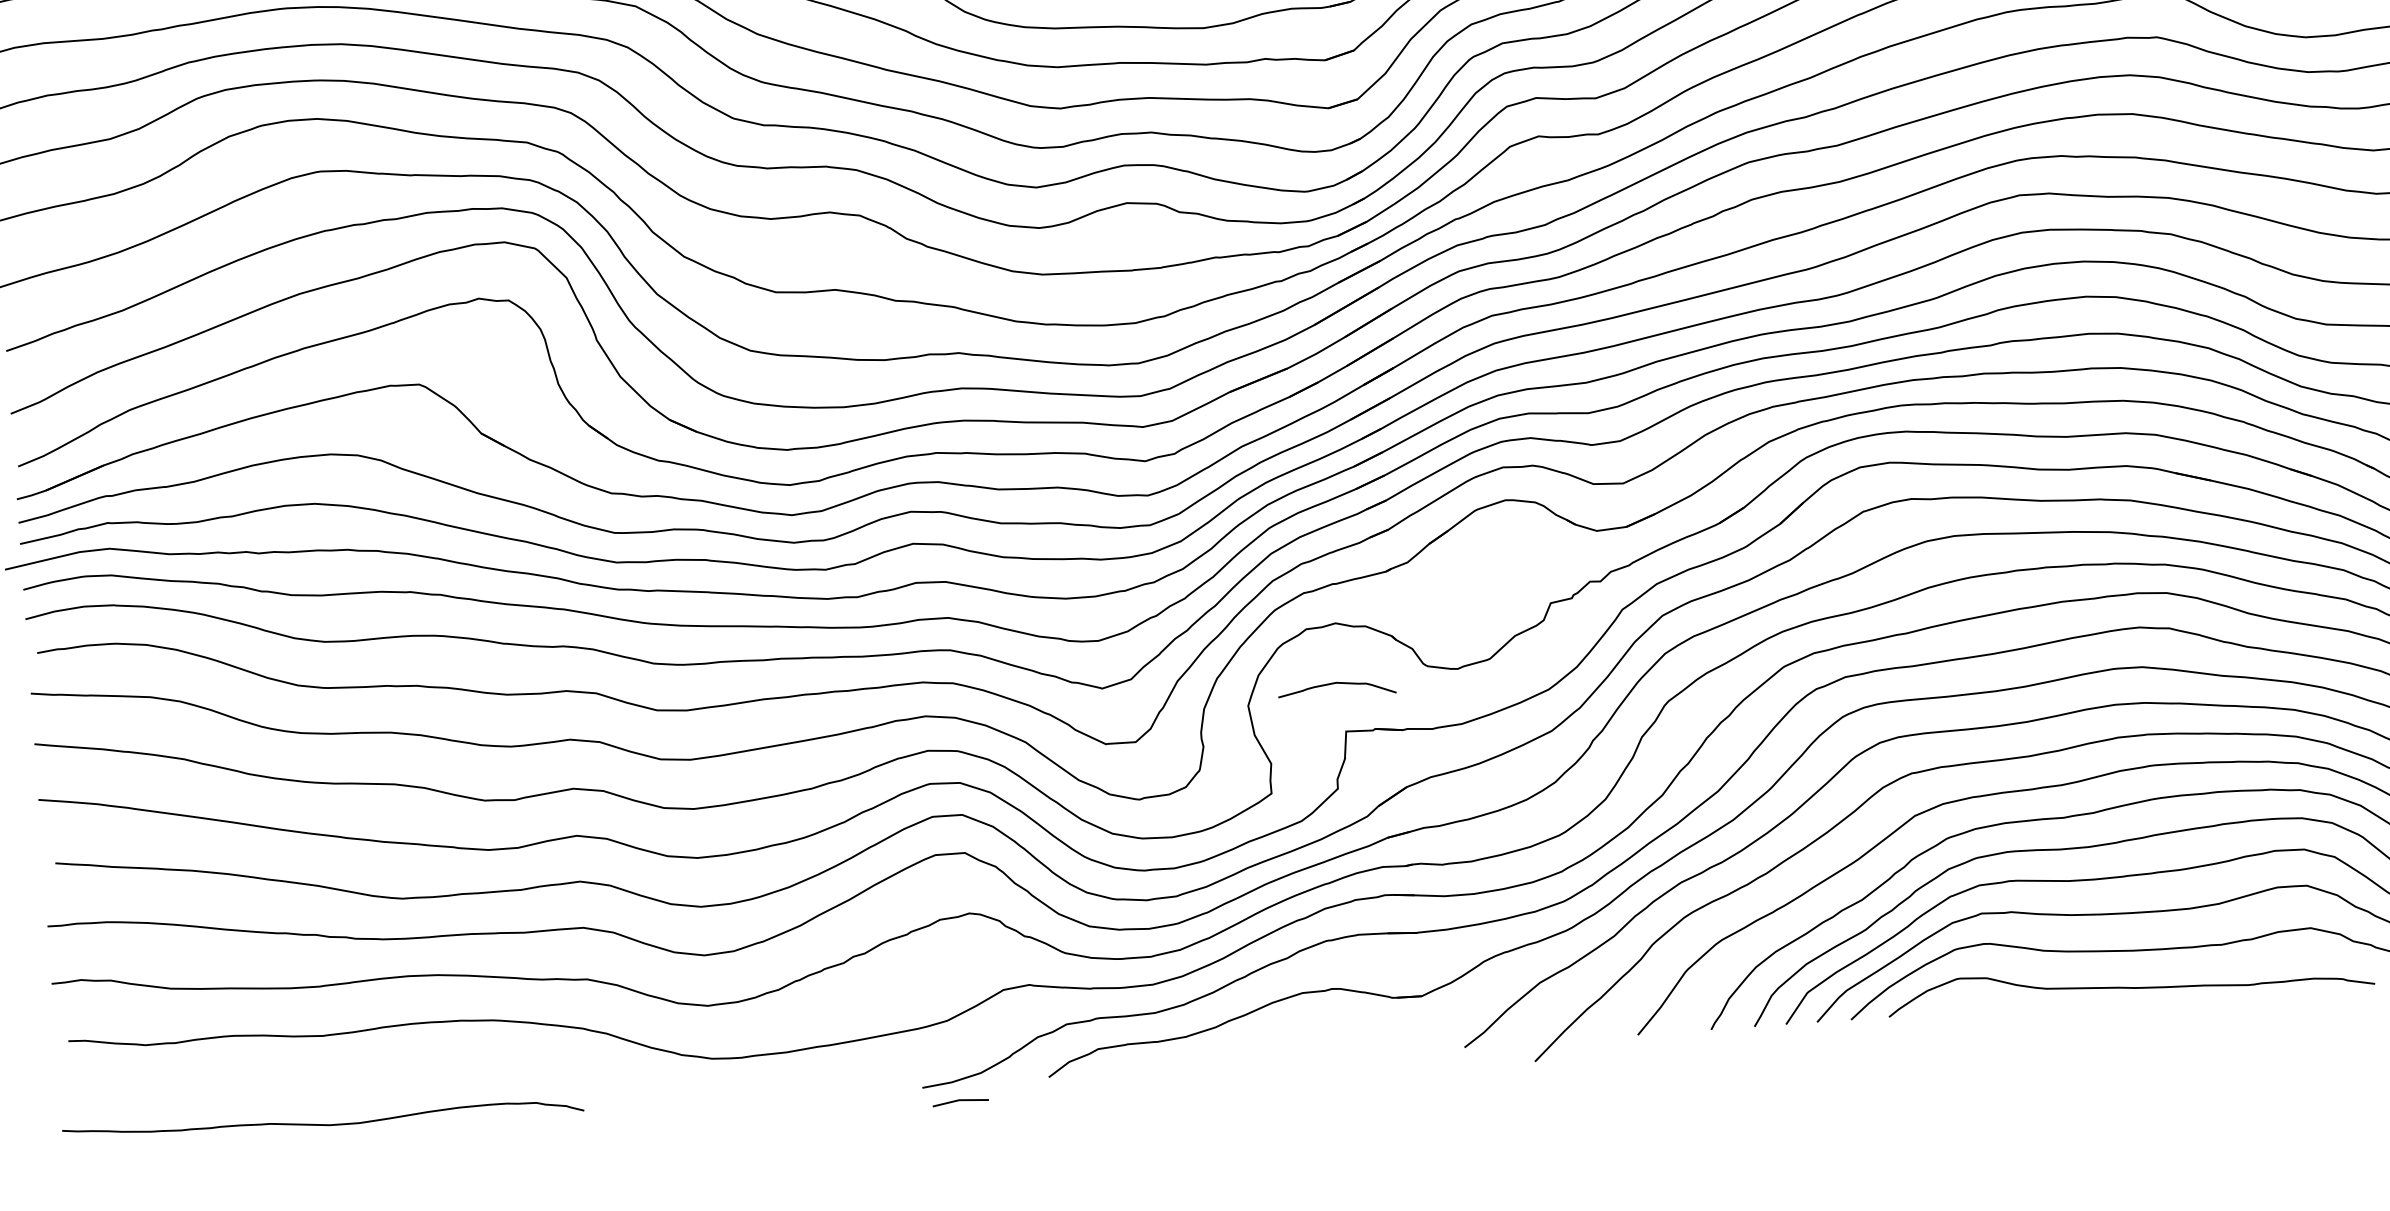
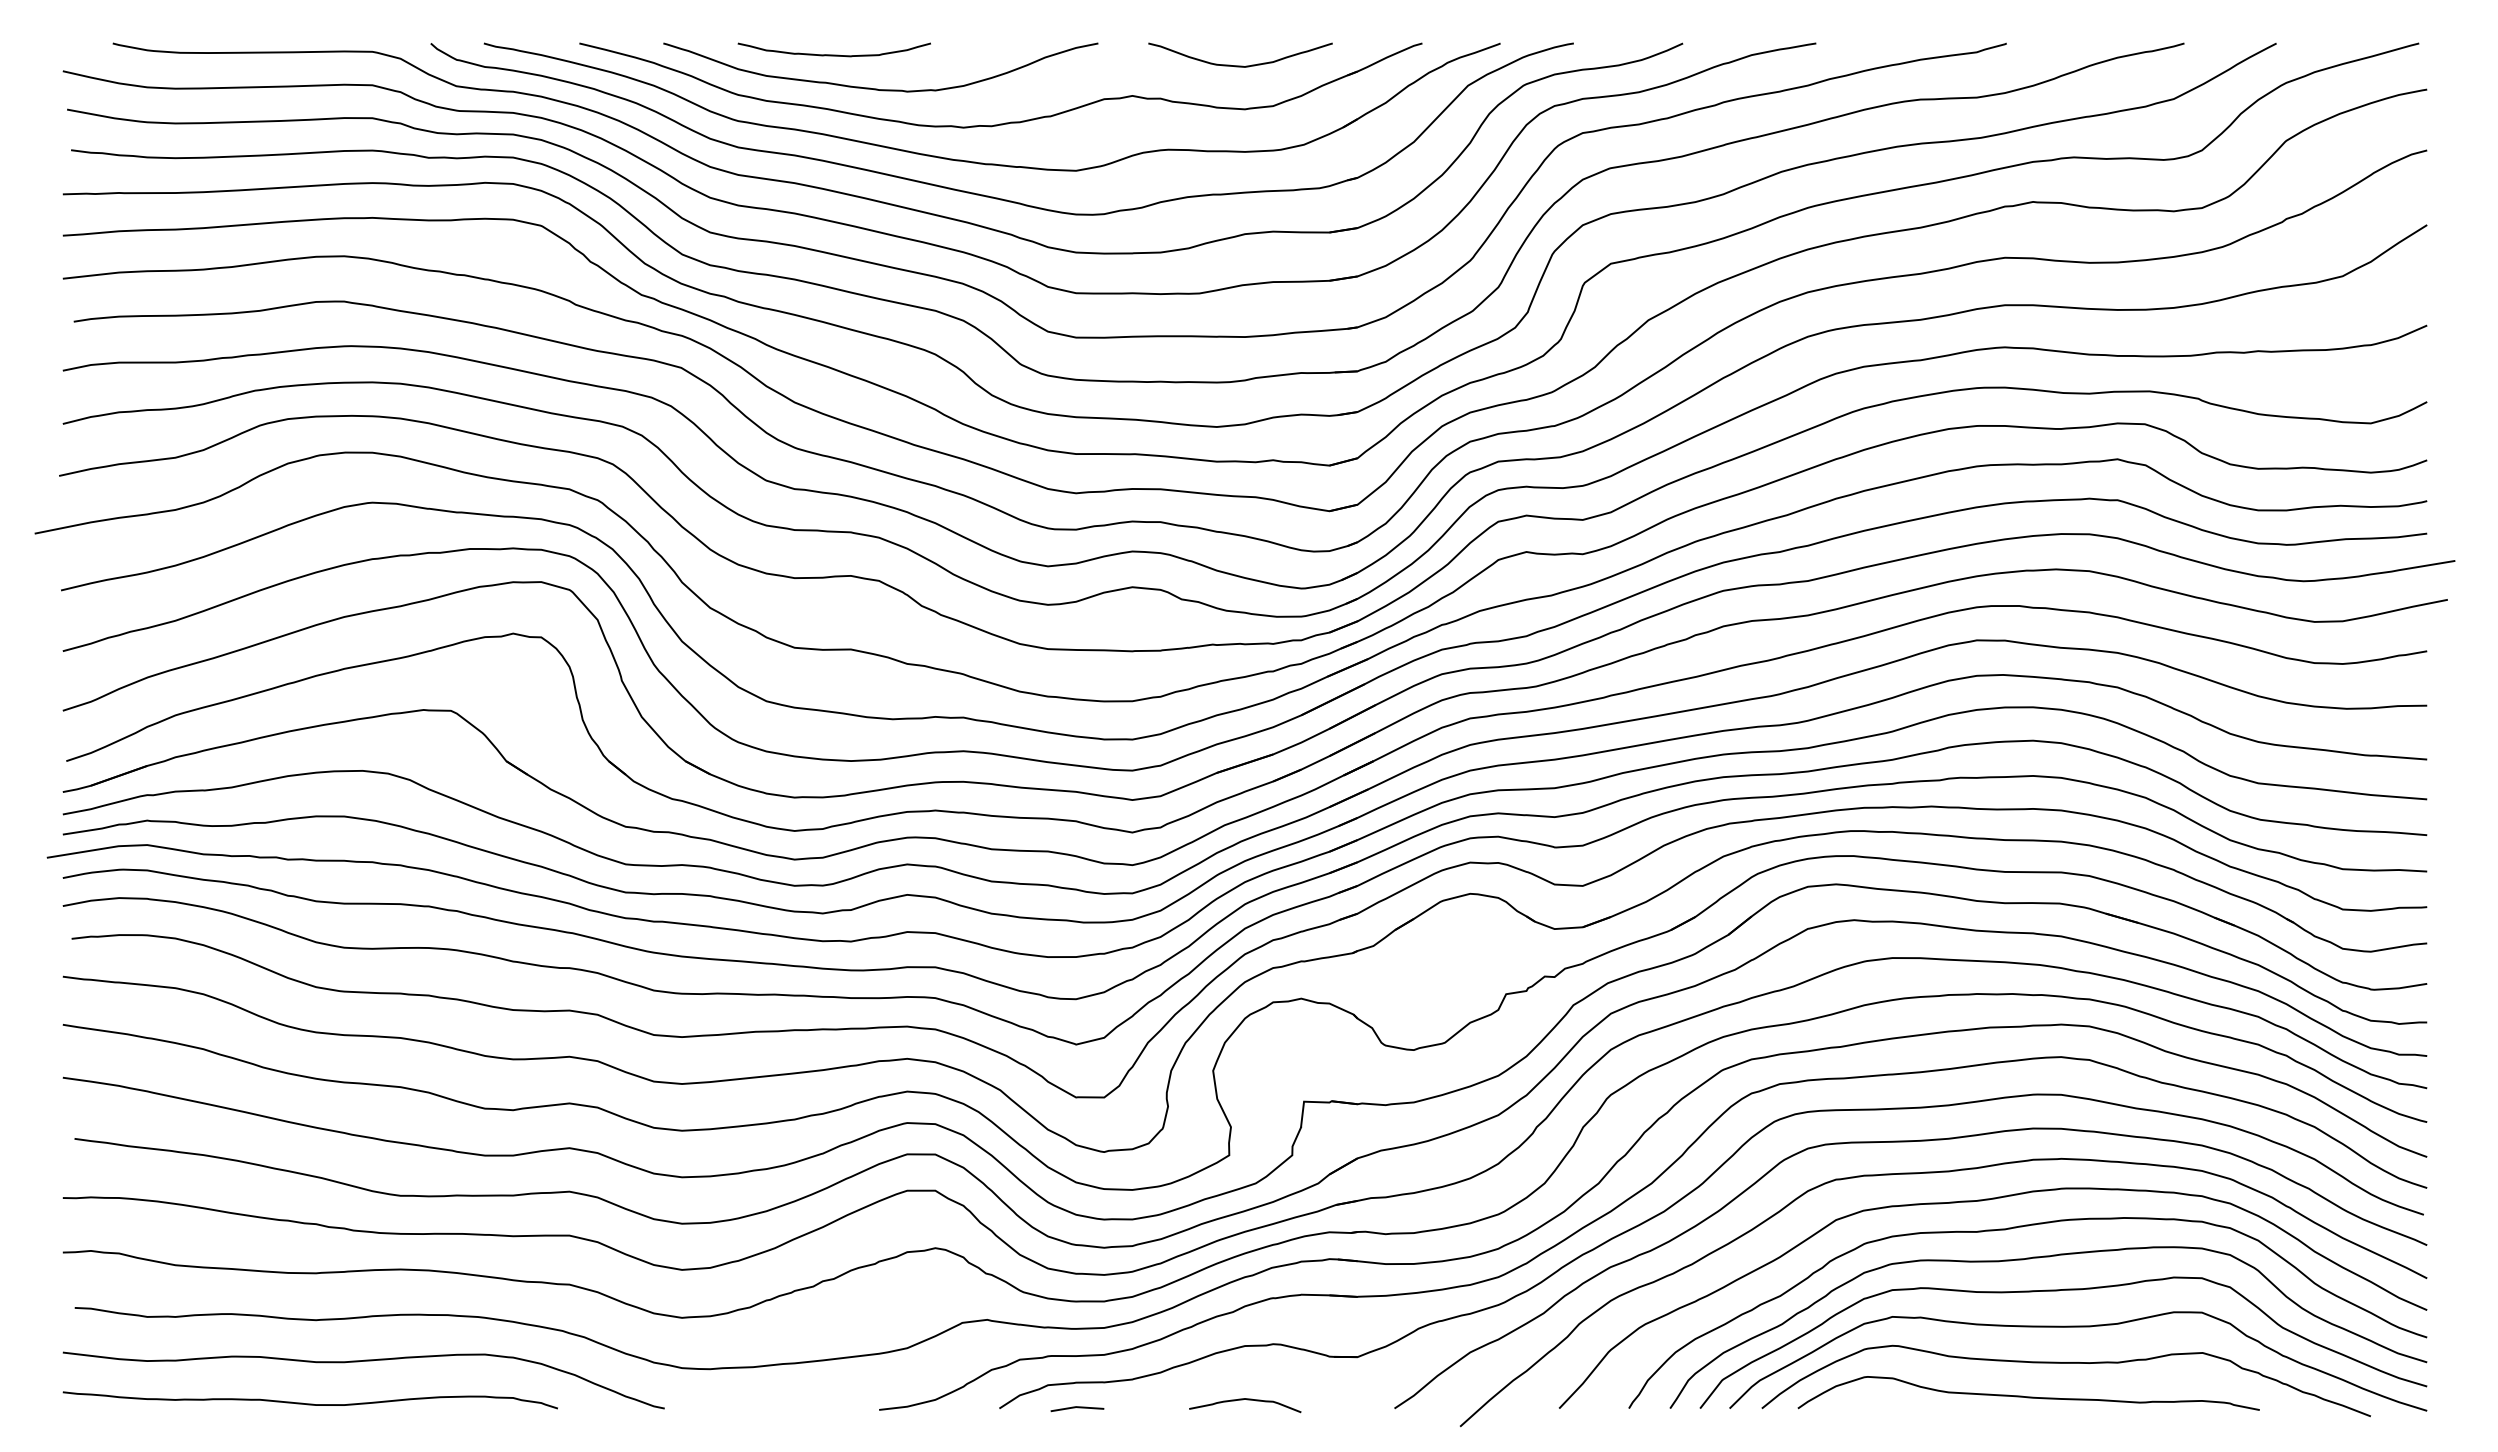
curve: (1334, 684) -> (1243, 1400), moved
curve: (372, 1077) -> (359, 1362), added
line: (960, 1101) -> (1077, 1408), moved

